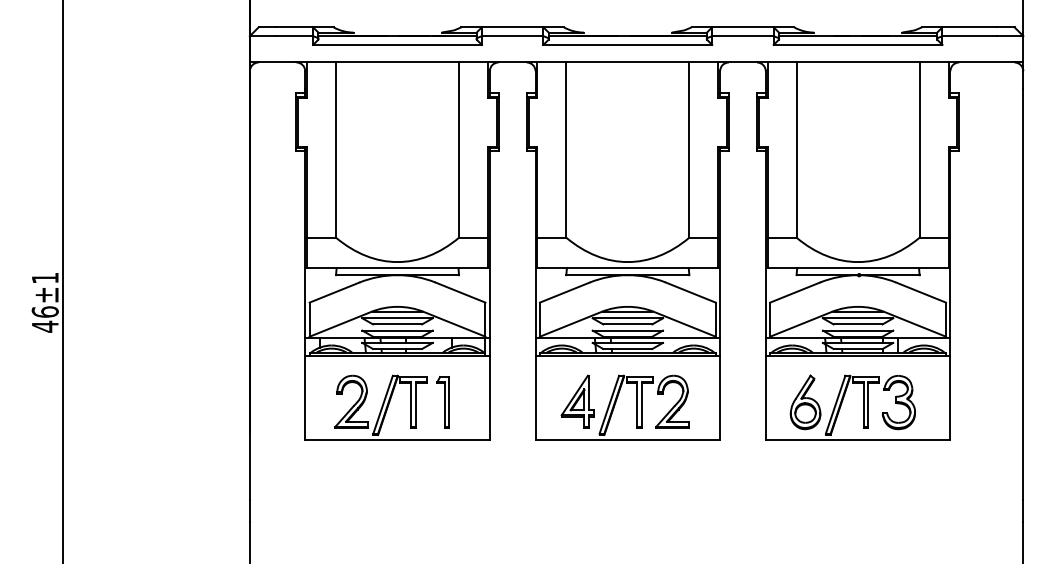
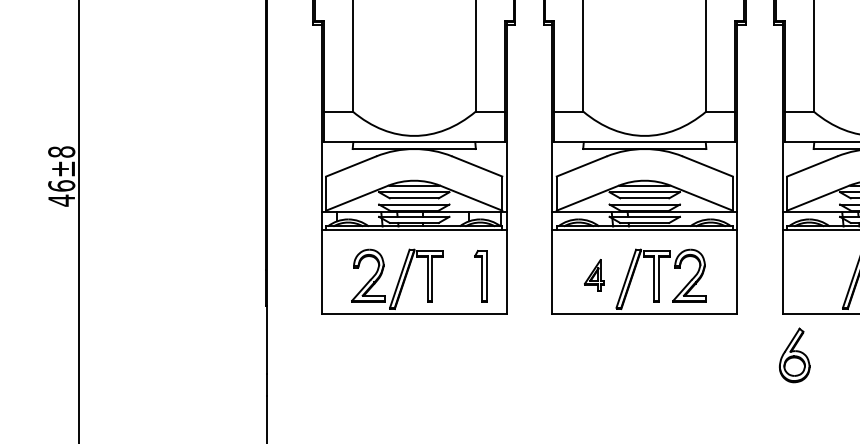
text: (44, 277) -> (60, 151), 46±1 -> 46±8
part: (577, 401) -> (594, 275), size x0.6
part: (442, 402) -> (480, 276), moved
part: (805, 402) -> (794, 355), moved

